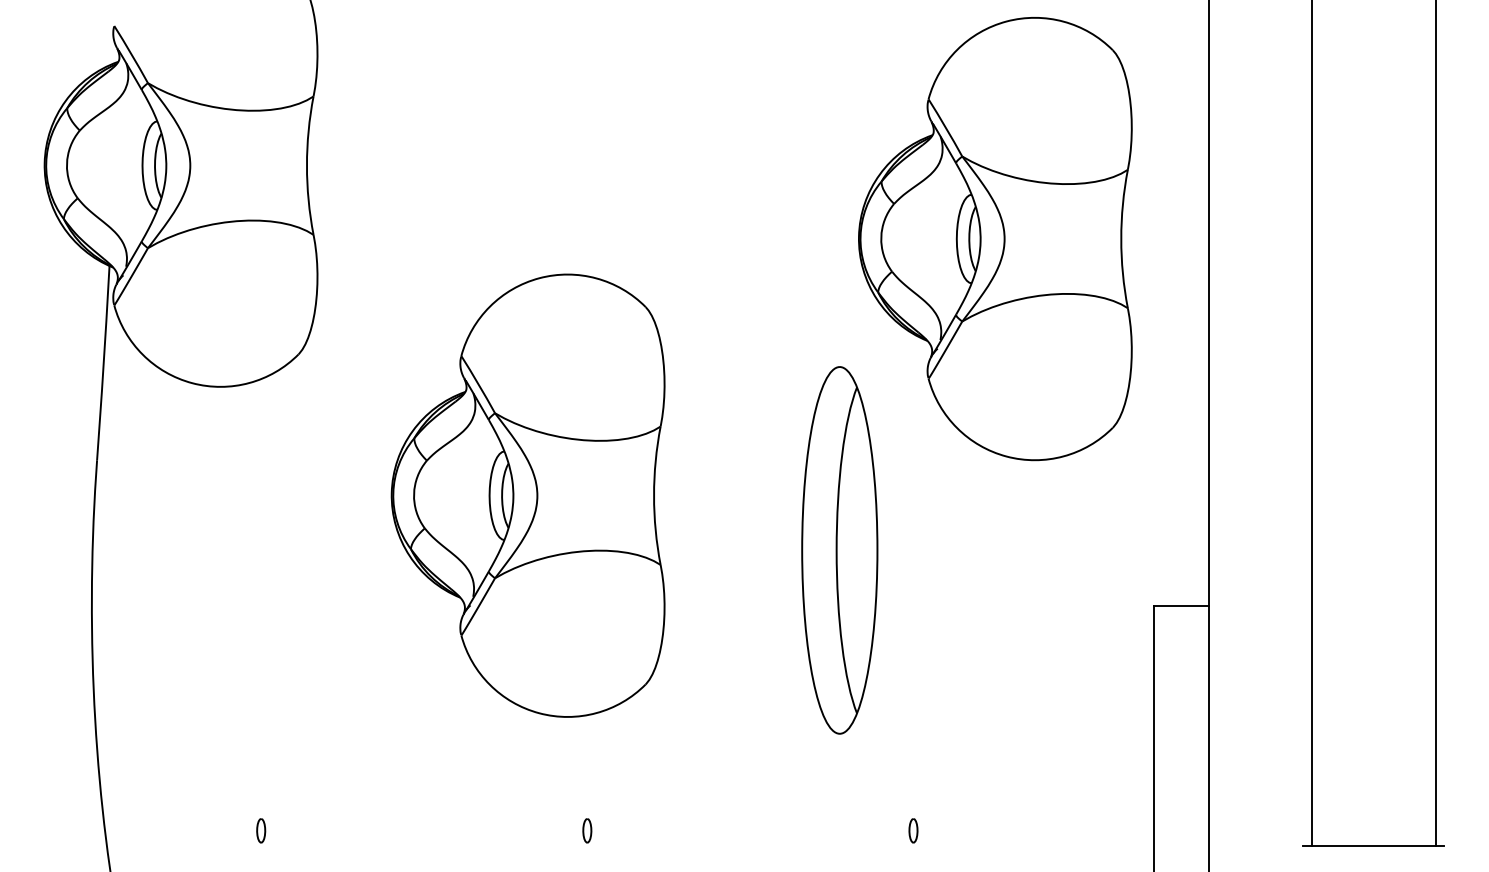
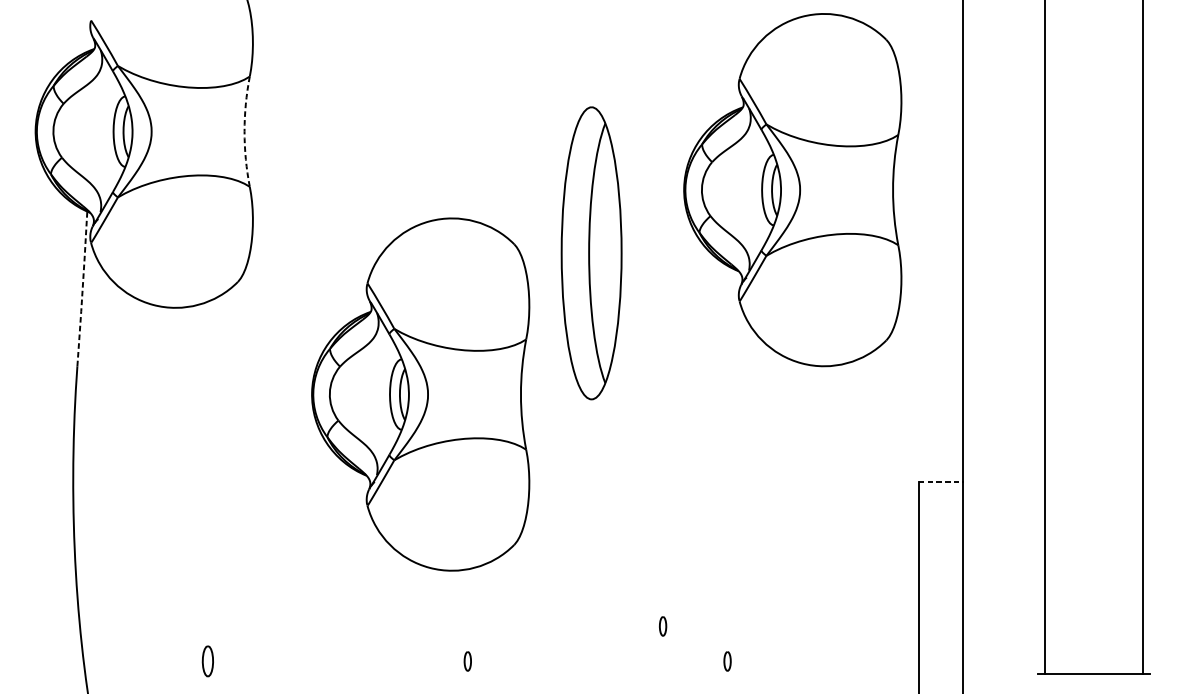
arc: (306, 165) -> (244, 131), solid -> dashed
line: (103, 363) -> (82, 289), solid -> dashed
part: (839, 550) -> (591, 253), moved
line: (1181, 605) -> (941, 481), solid -> dashed
part: (832, 786) -> (663, 626), added
part: (261, 830) -> (208, 661), size x1.6

